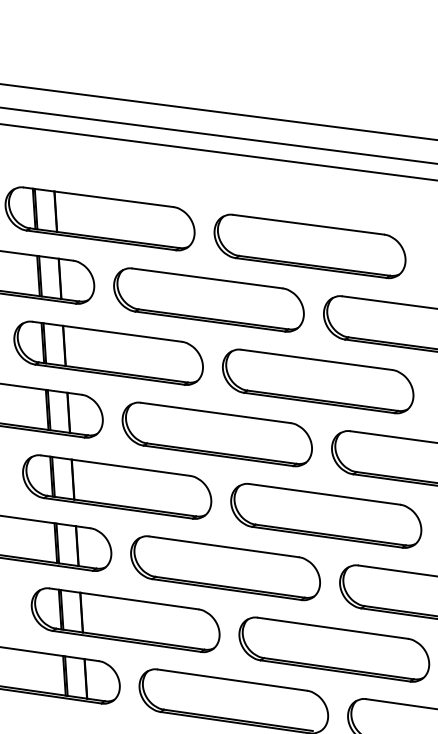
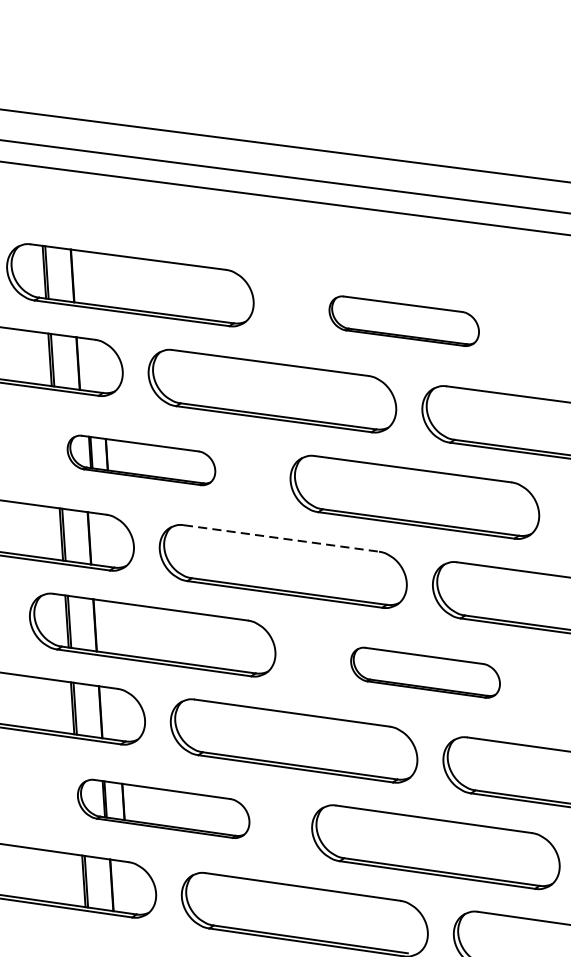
part: (309, 246) -> (403, 321), size x0.6
part: (108, 352) -> (141, 459), size x0.6
line: (216, 413) -> (282, 539), solid -> dashed
part: (326, 515) -> (425, 672), size x0.6
part: (125, 620) -> (163, 809), size x0.7

